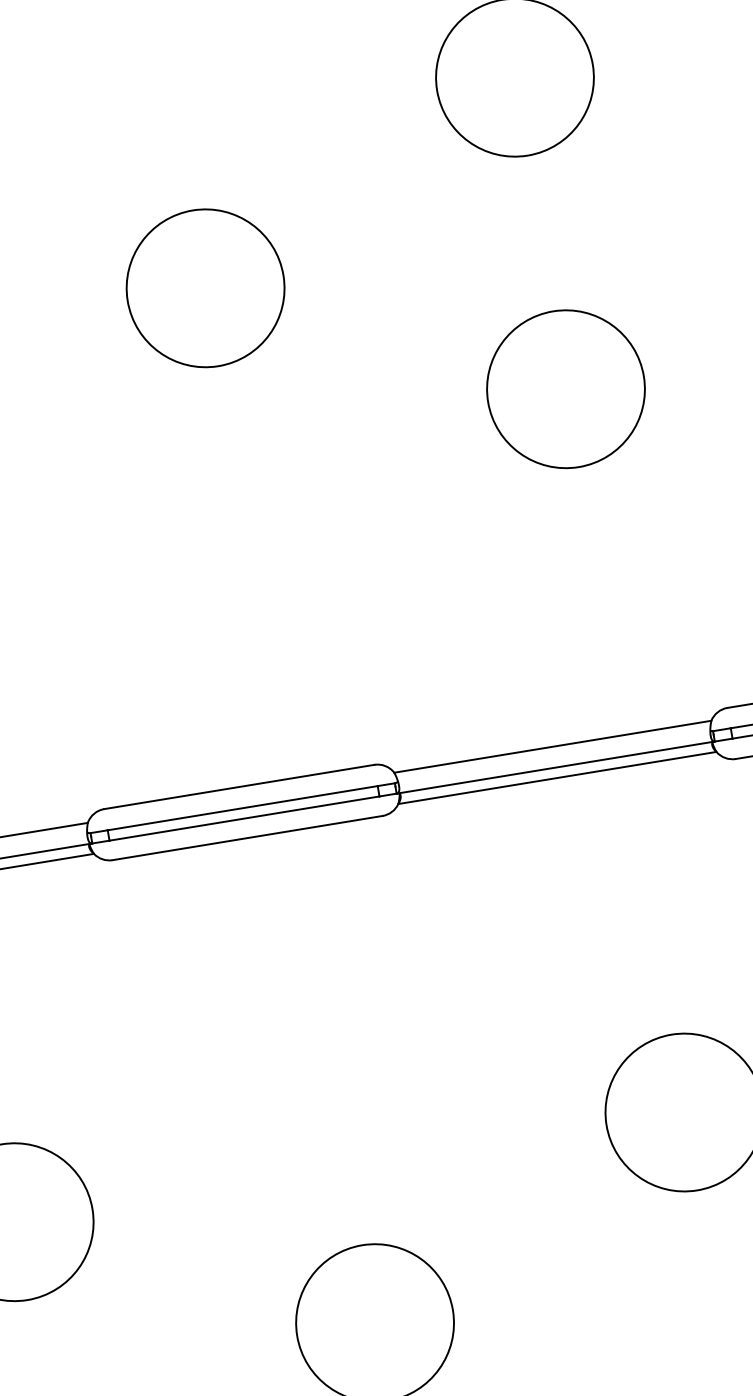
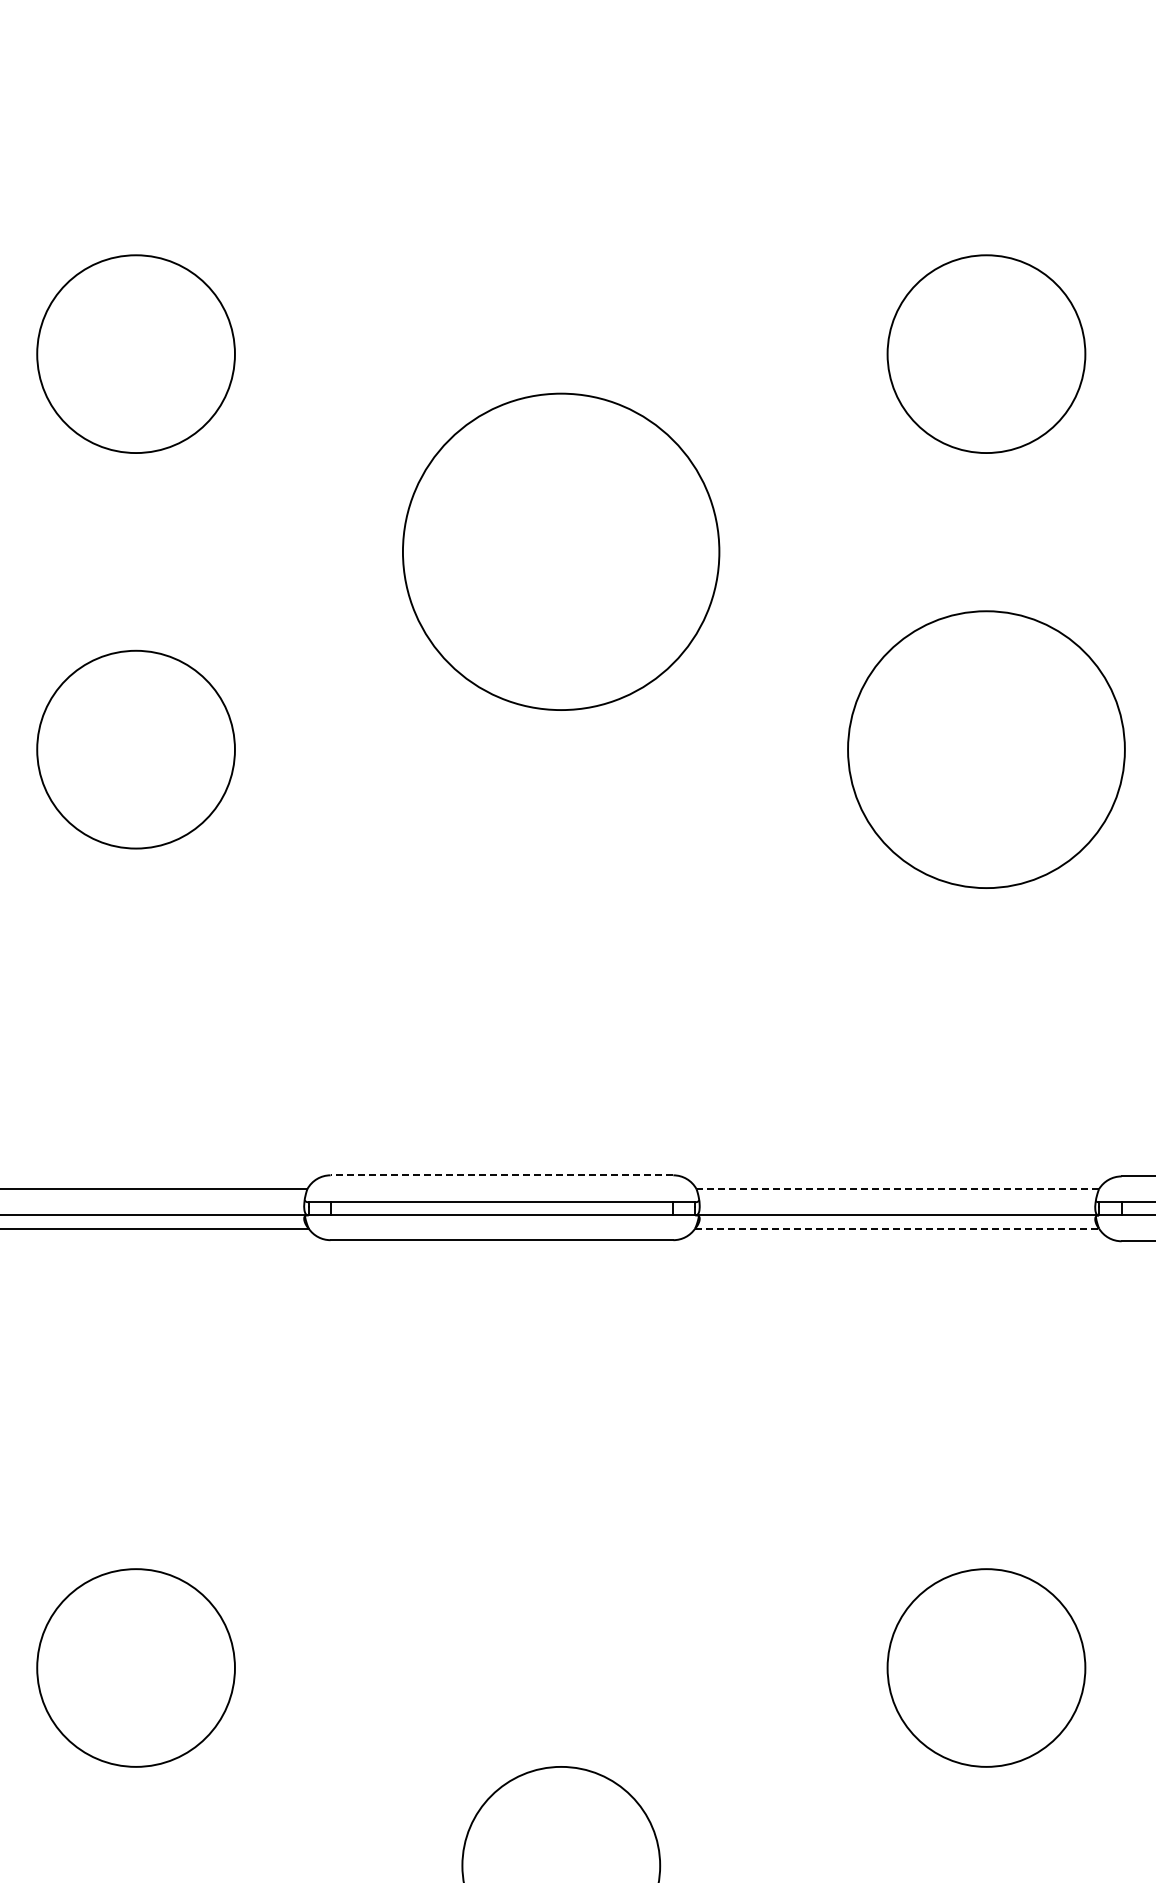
circle: (205, 287) -> (561, 551), size x1.6
circle: (565, 389) -> (986, 749), size x1.4
line: (552, 747) -> (897, 1189), solid -> dashed
line: (557, 777) -> (897, 1228), solid -> dashed
line: (238, 787) -> (501, 1175), solid -> dashed

